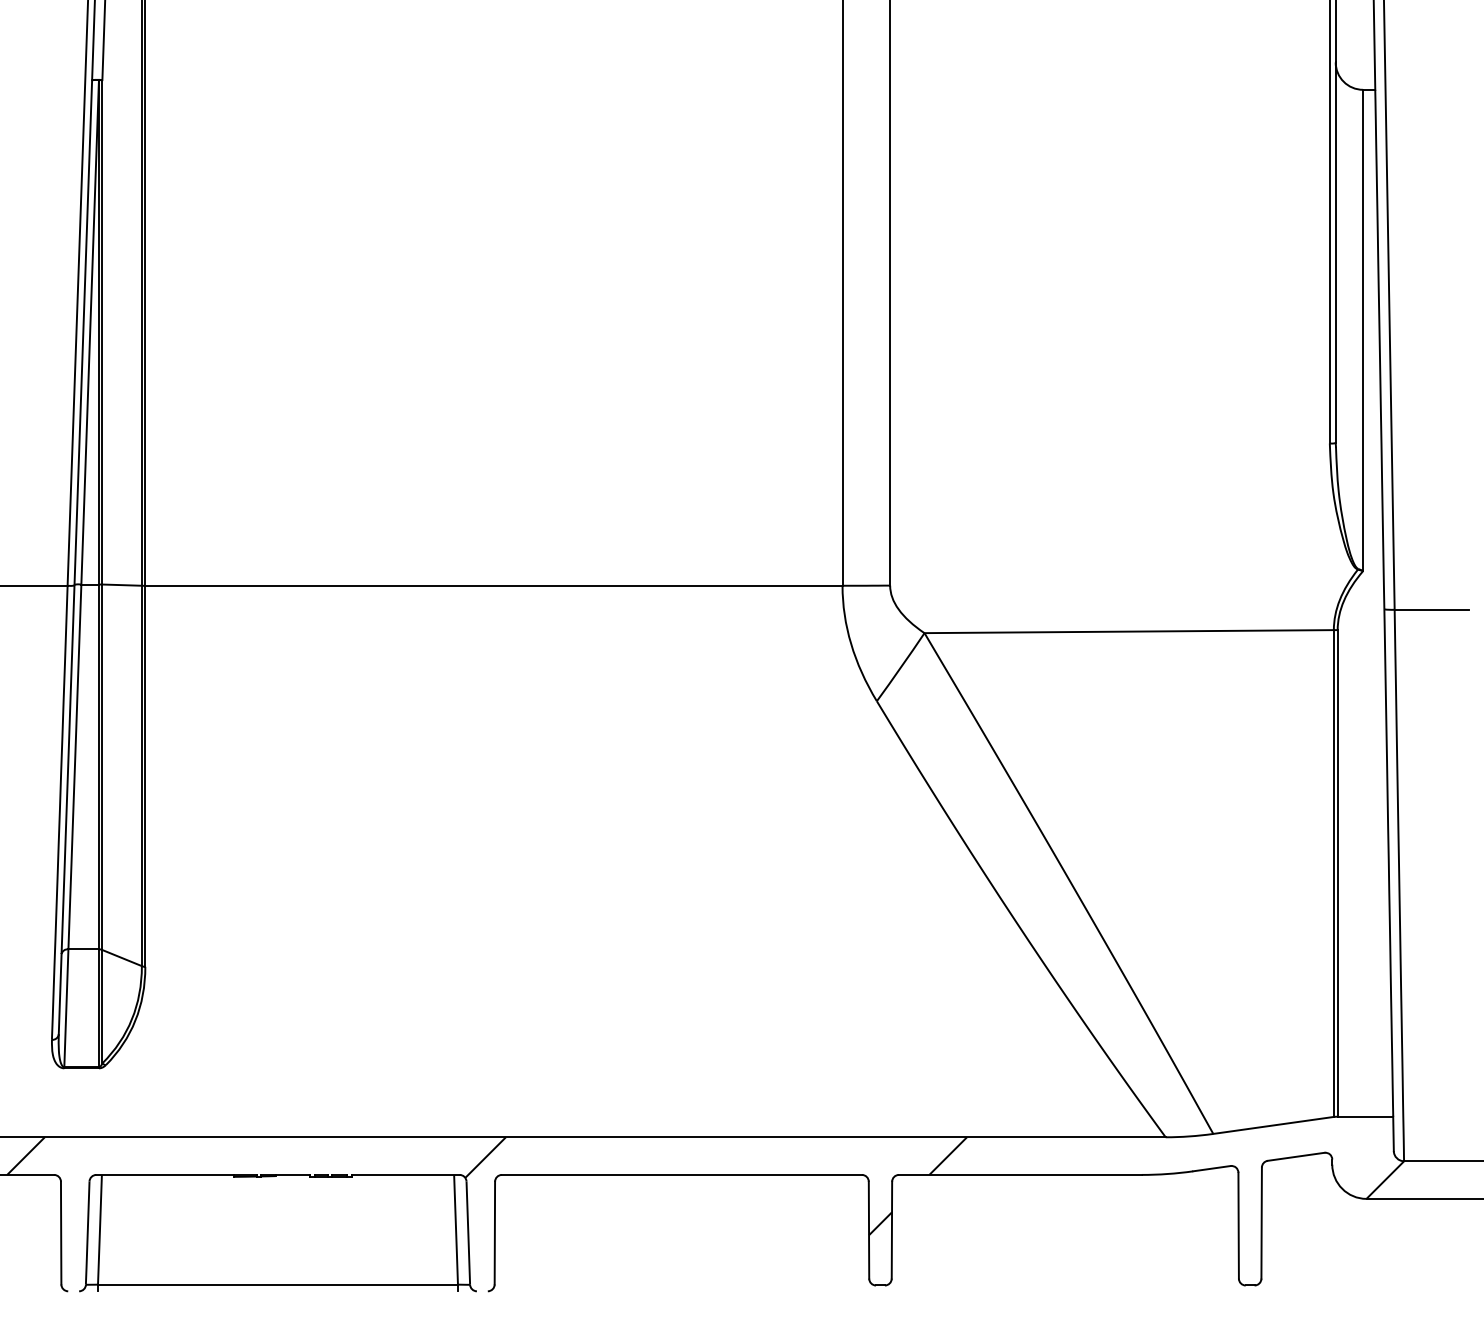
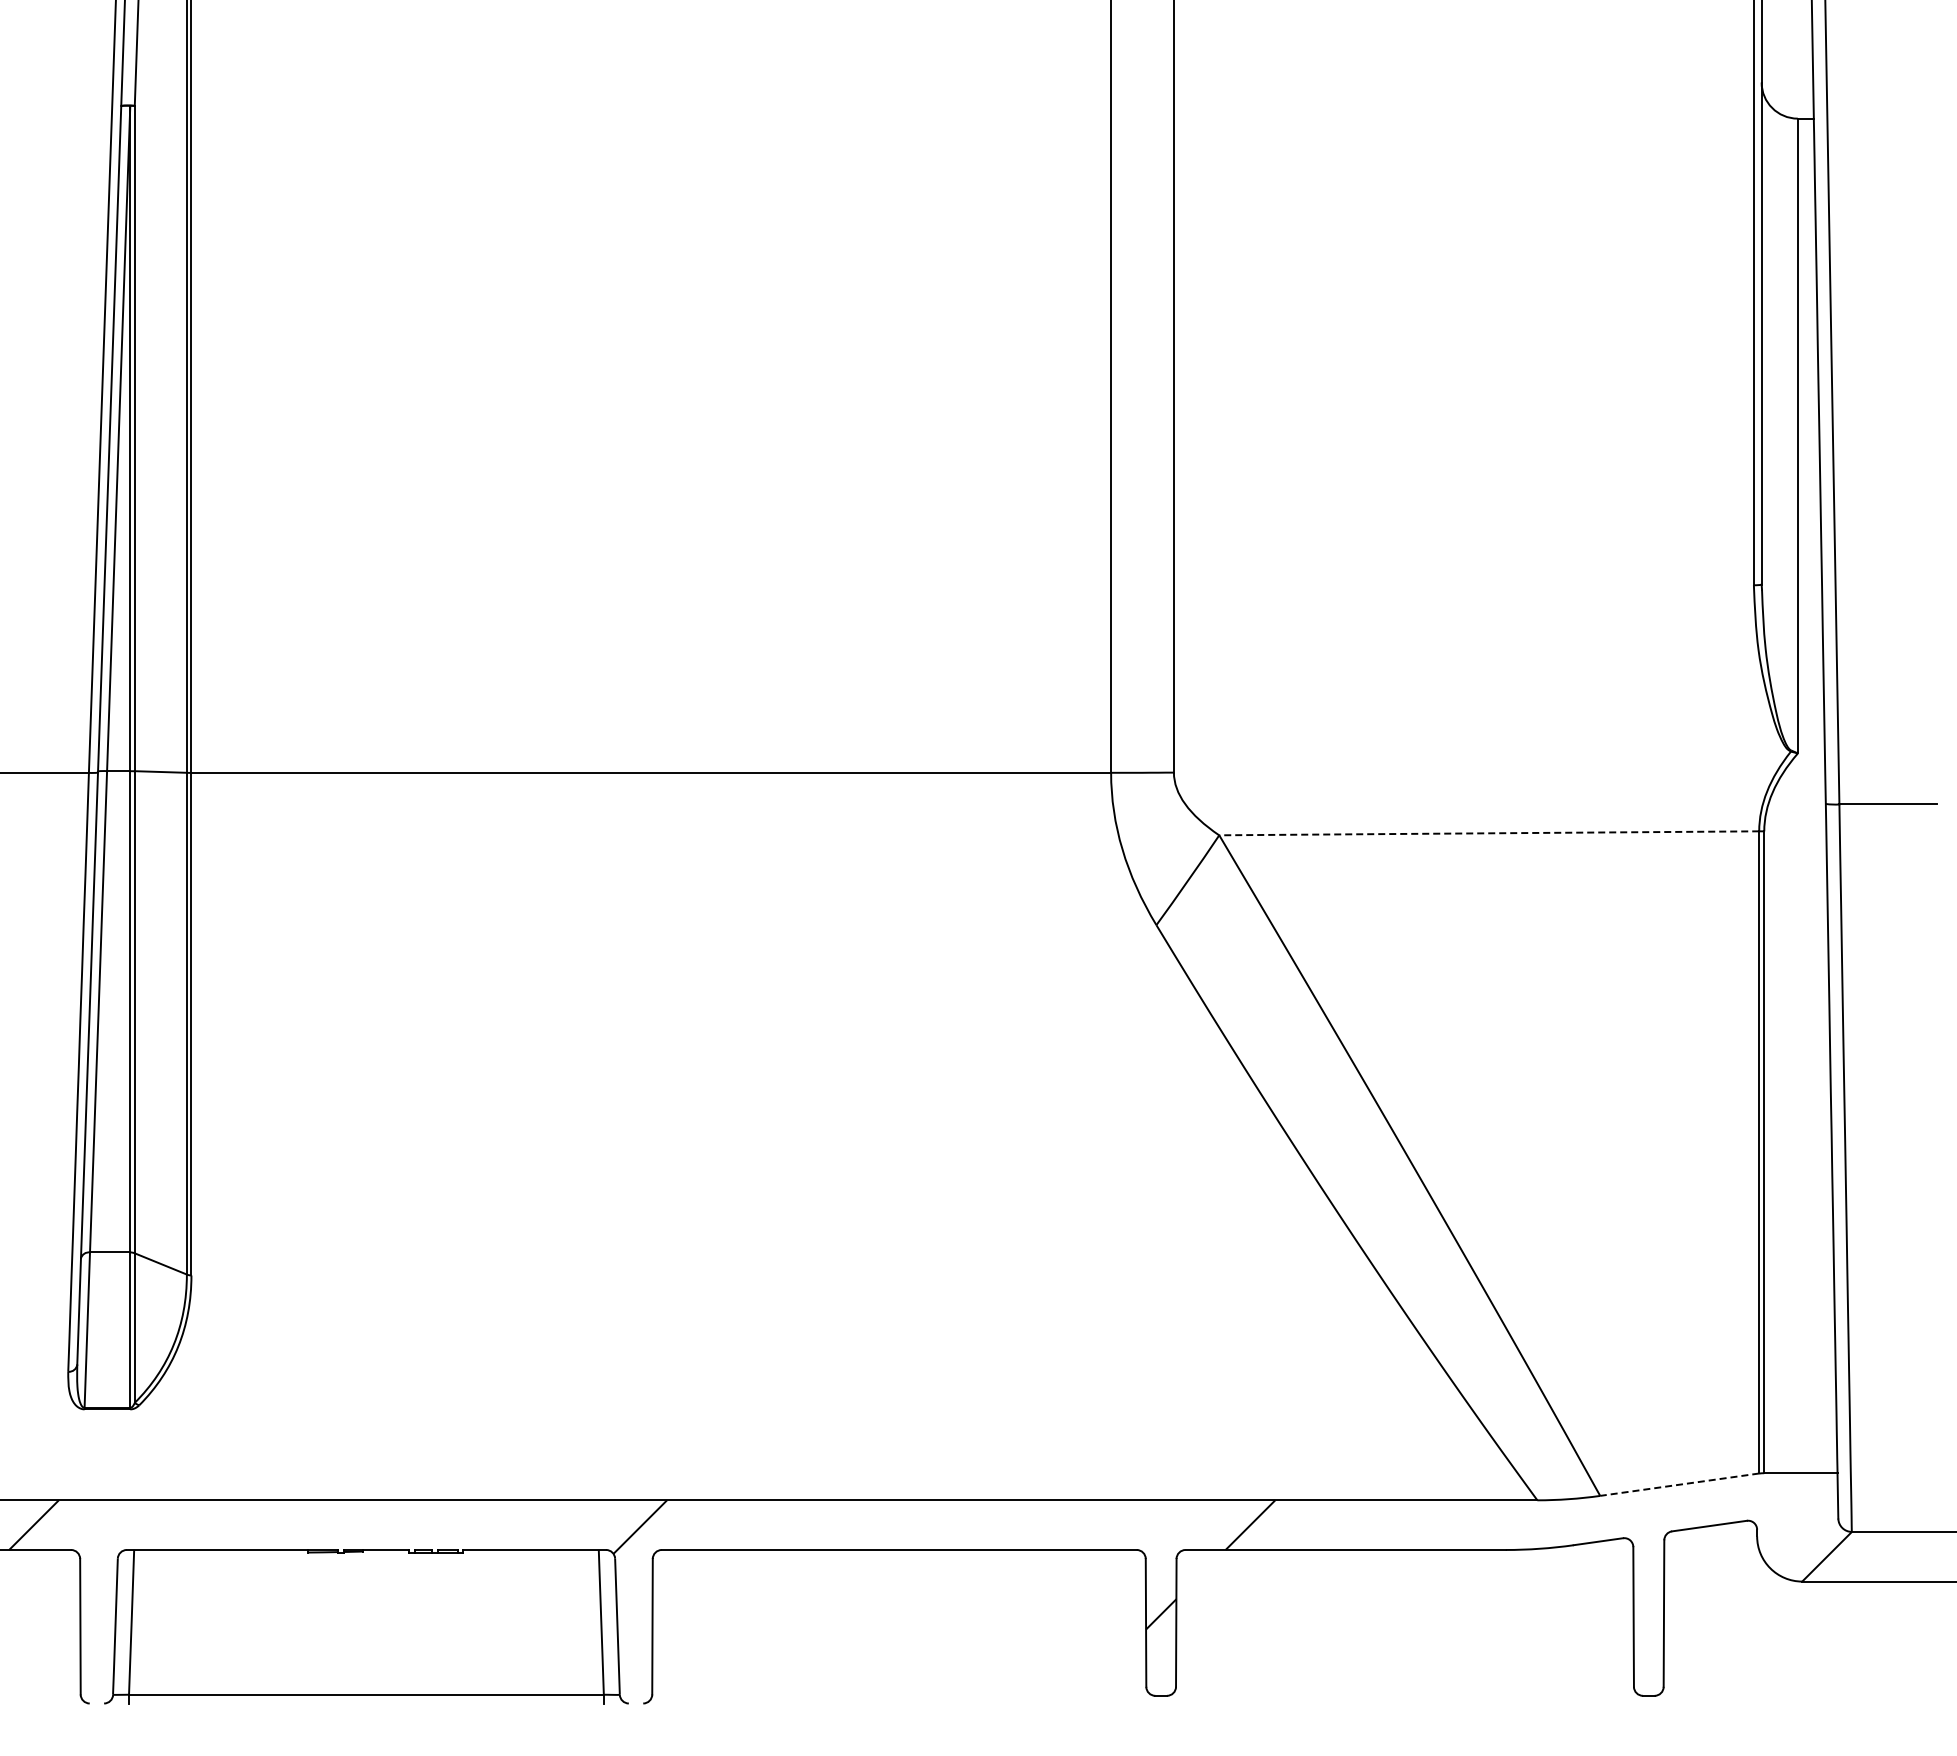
line: (1129, 631) -> (1489, 833), solid -> dashed
line: (1273, 1125) -> (1679, 1484), solid -> dashed

